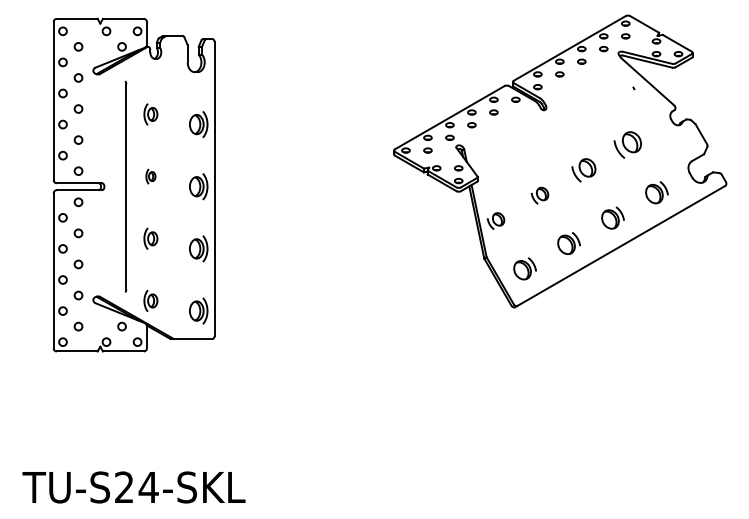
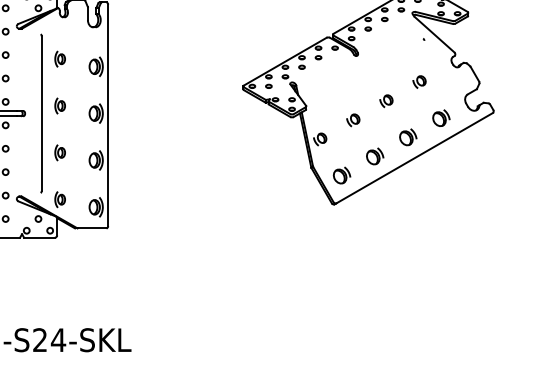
part: (627, 144) -> (419, 81), size x0.62
part: (583, 170) -> (386, 101), size x0.71
part: (150, 176) -> (59, 105), size x1.43

